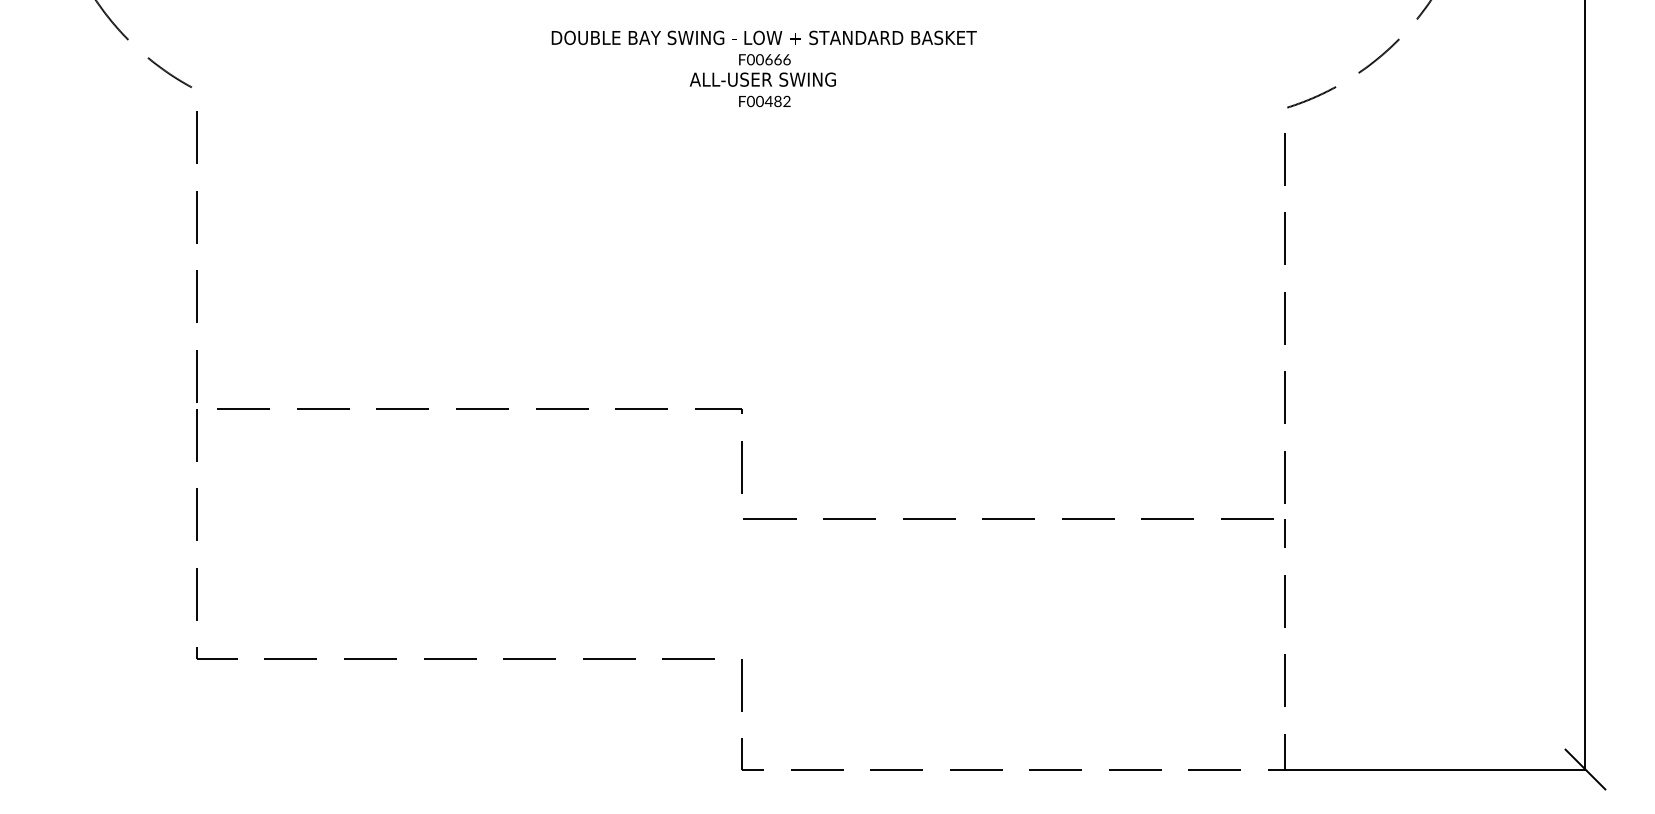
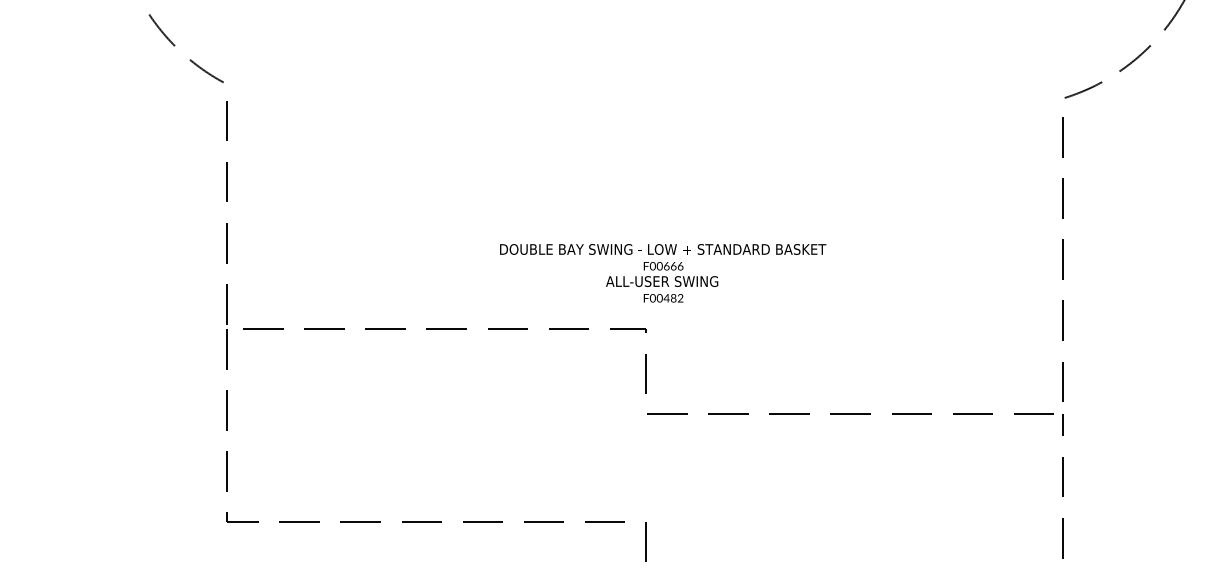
text: (763, 68) -> (662, 272), moved

